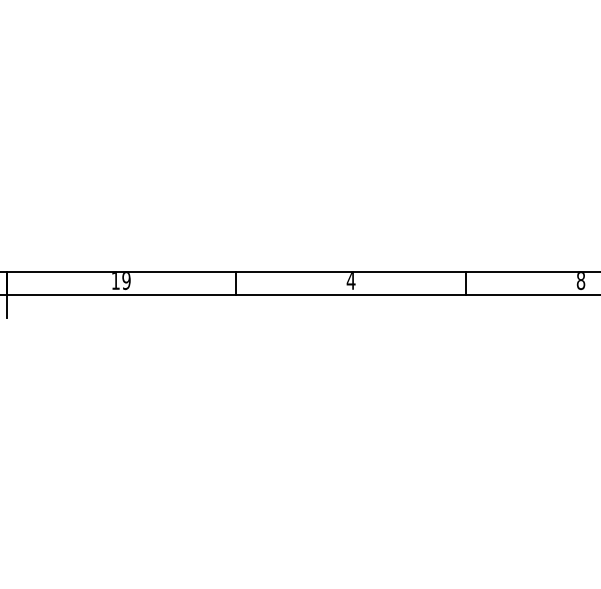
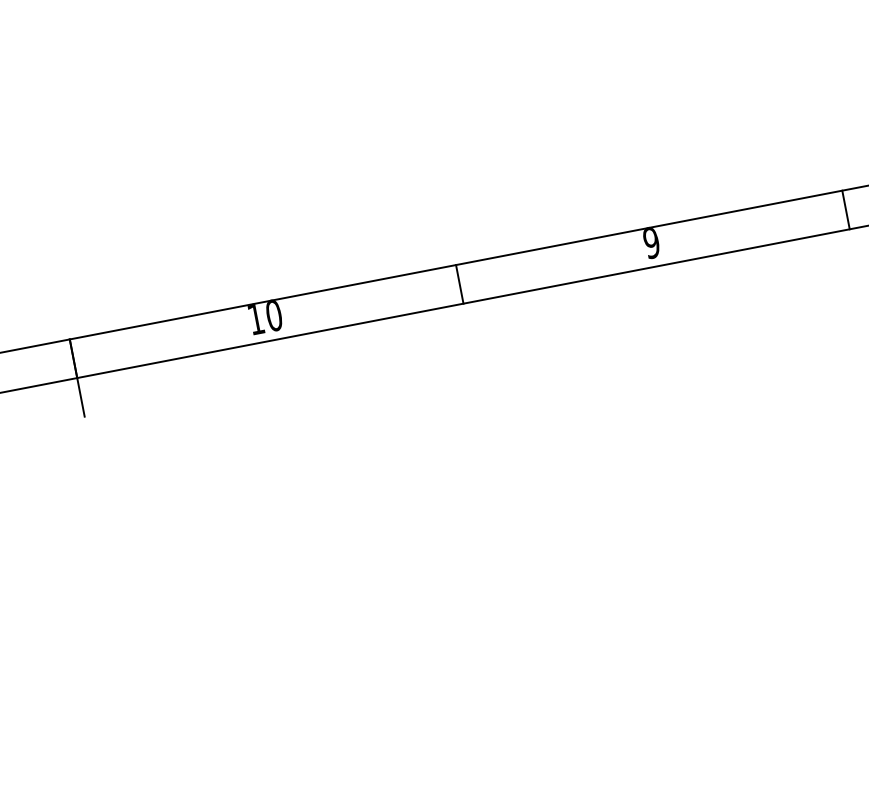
text: (126, 281) -> (274, 316), 19 -> 10
text: (350, 281) -> (650, 244), 4 -> 9

